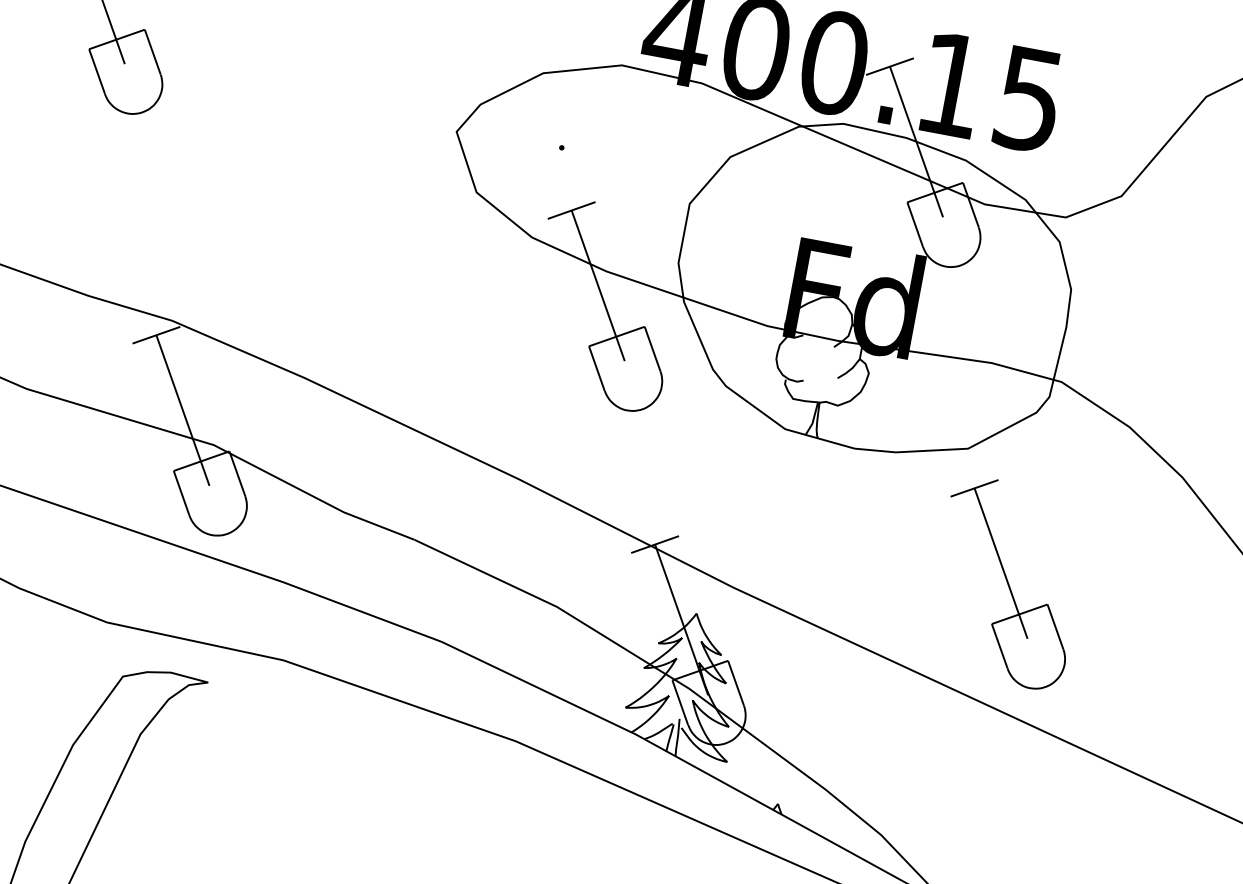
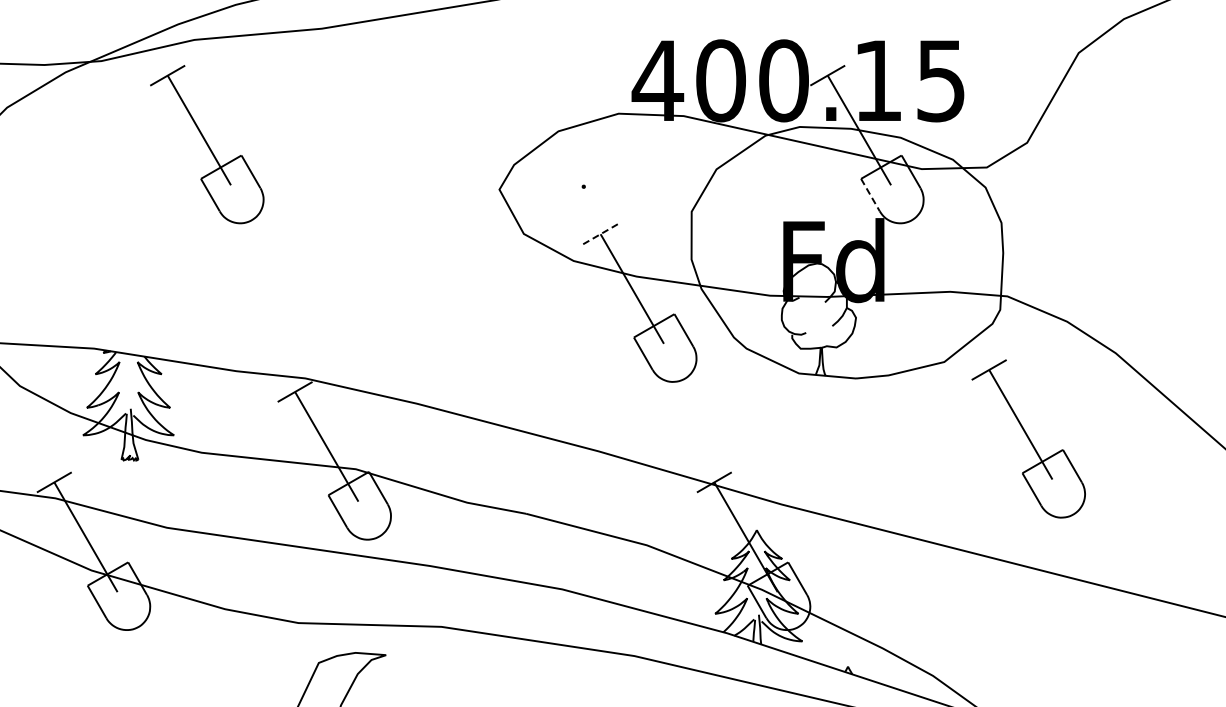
line: (572, 209) -> (601, 233), solid -> dashed
line: (915, 225) -> (870, 195), solid -> dashed
part: (1007, 582) -> (1028, 438), moved

